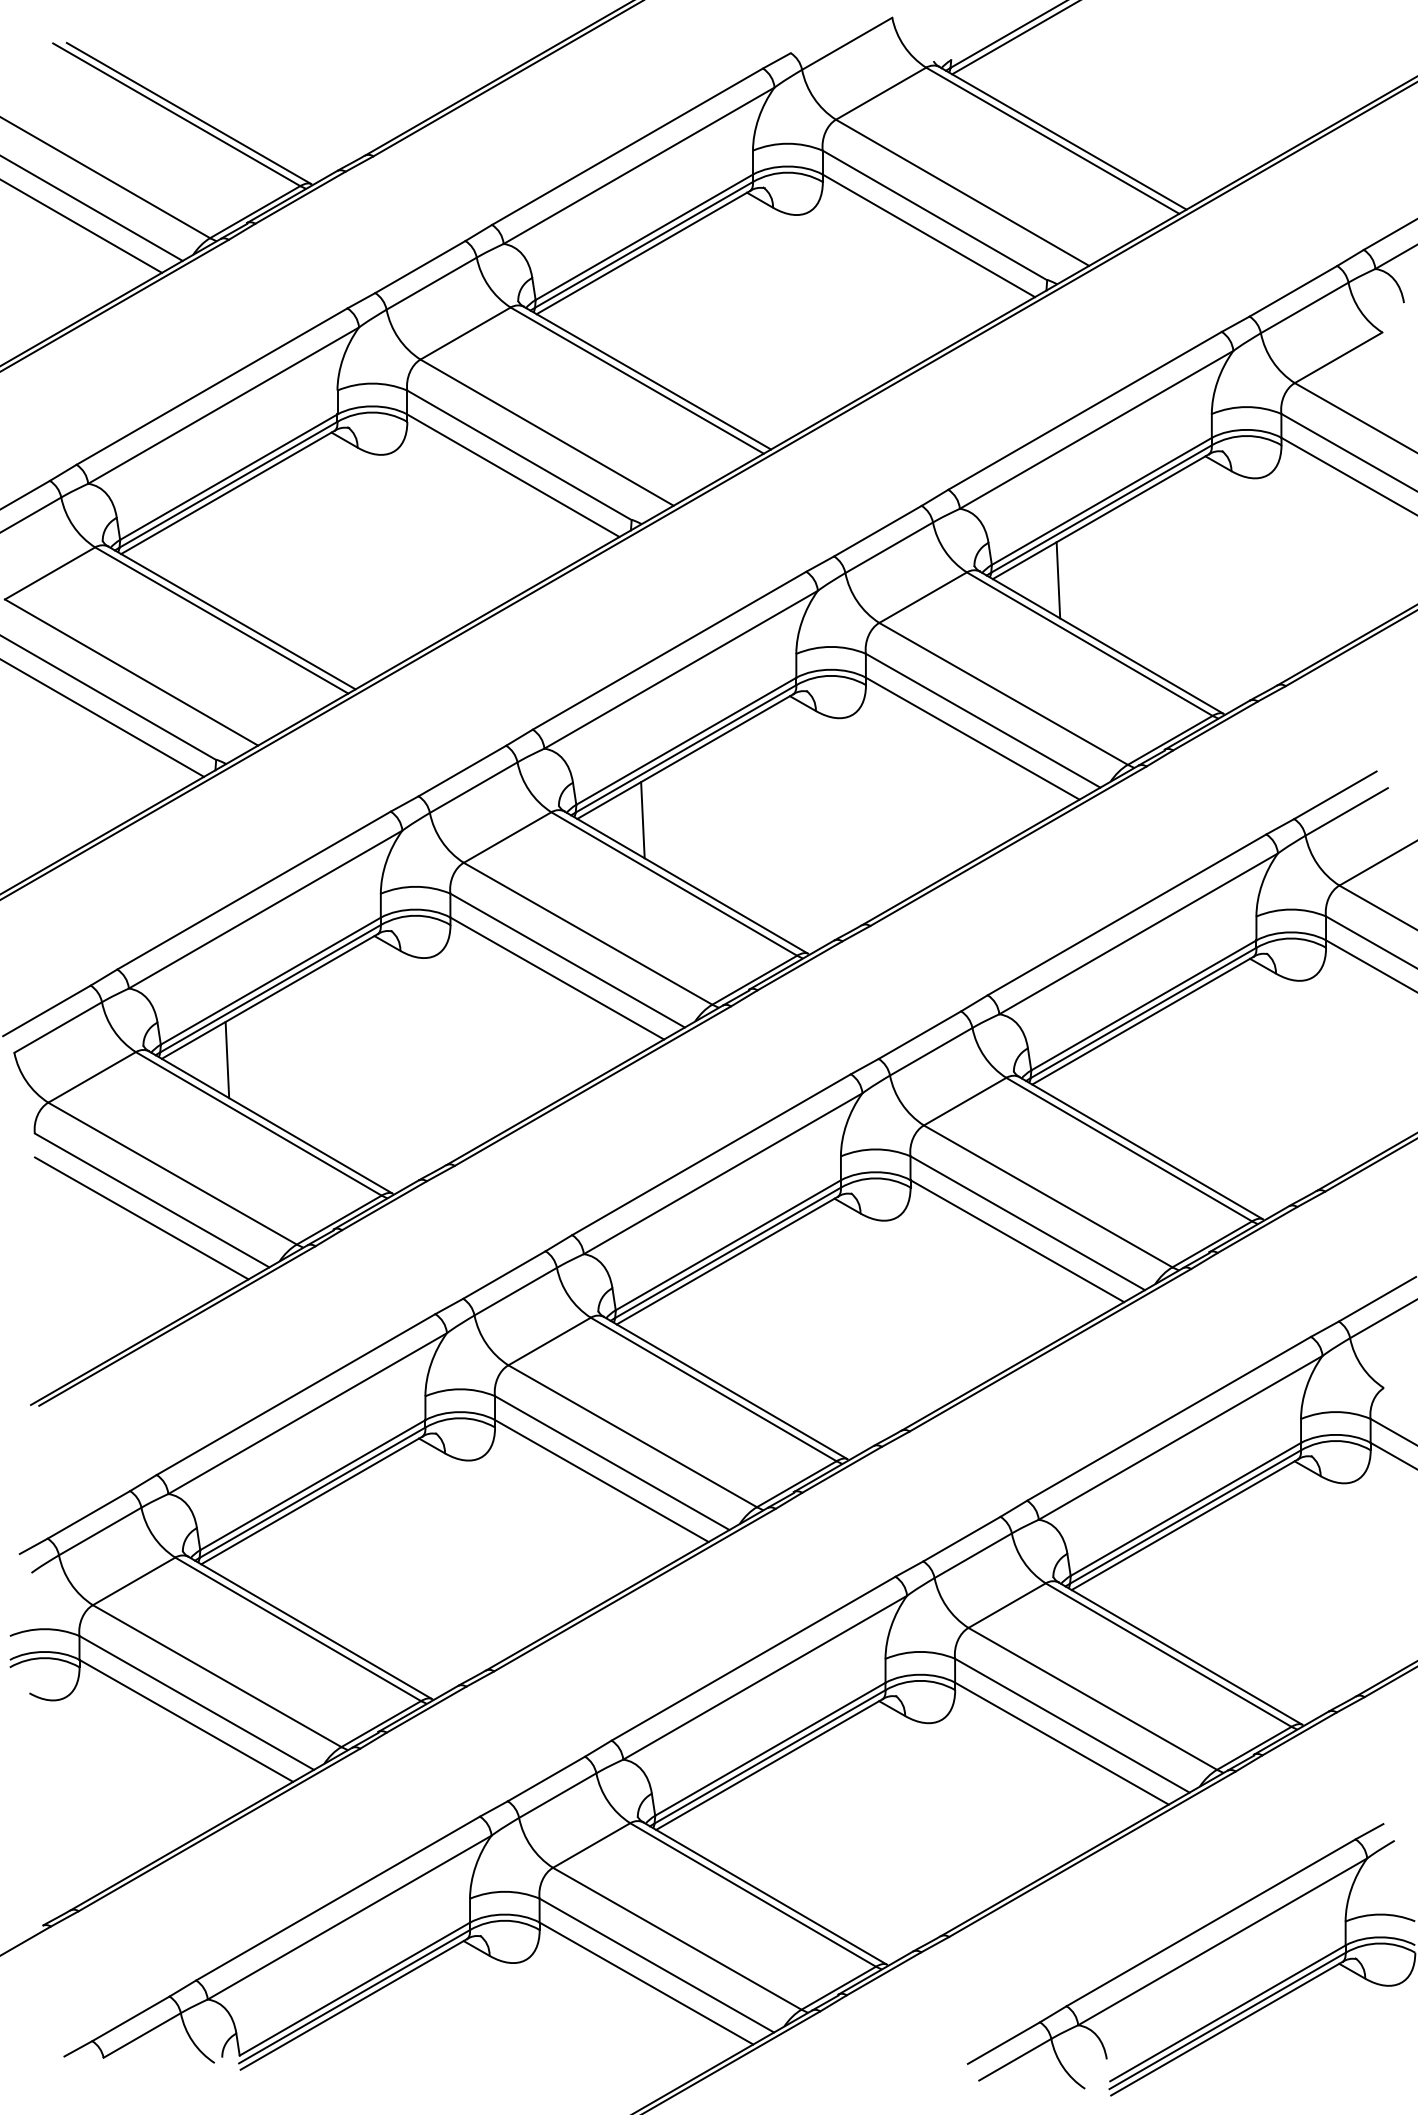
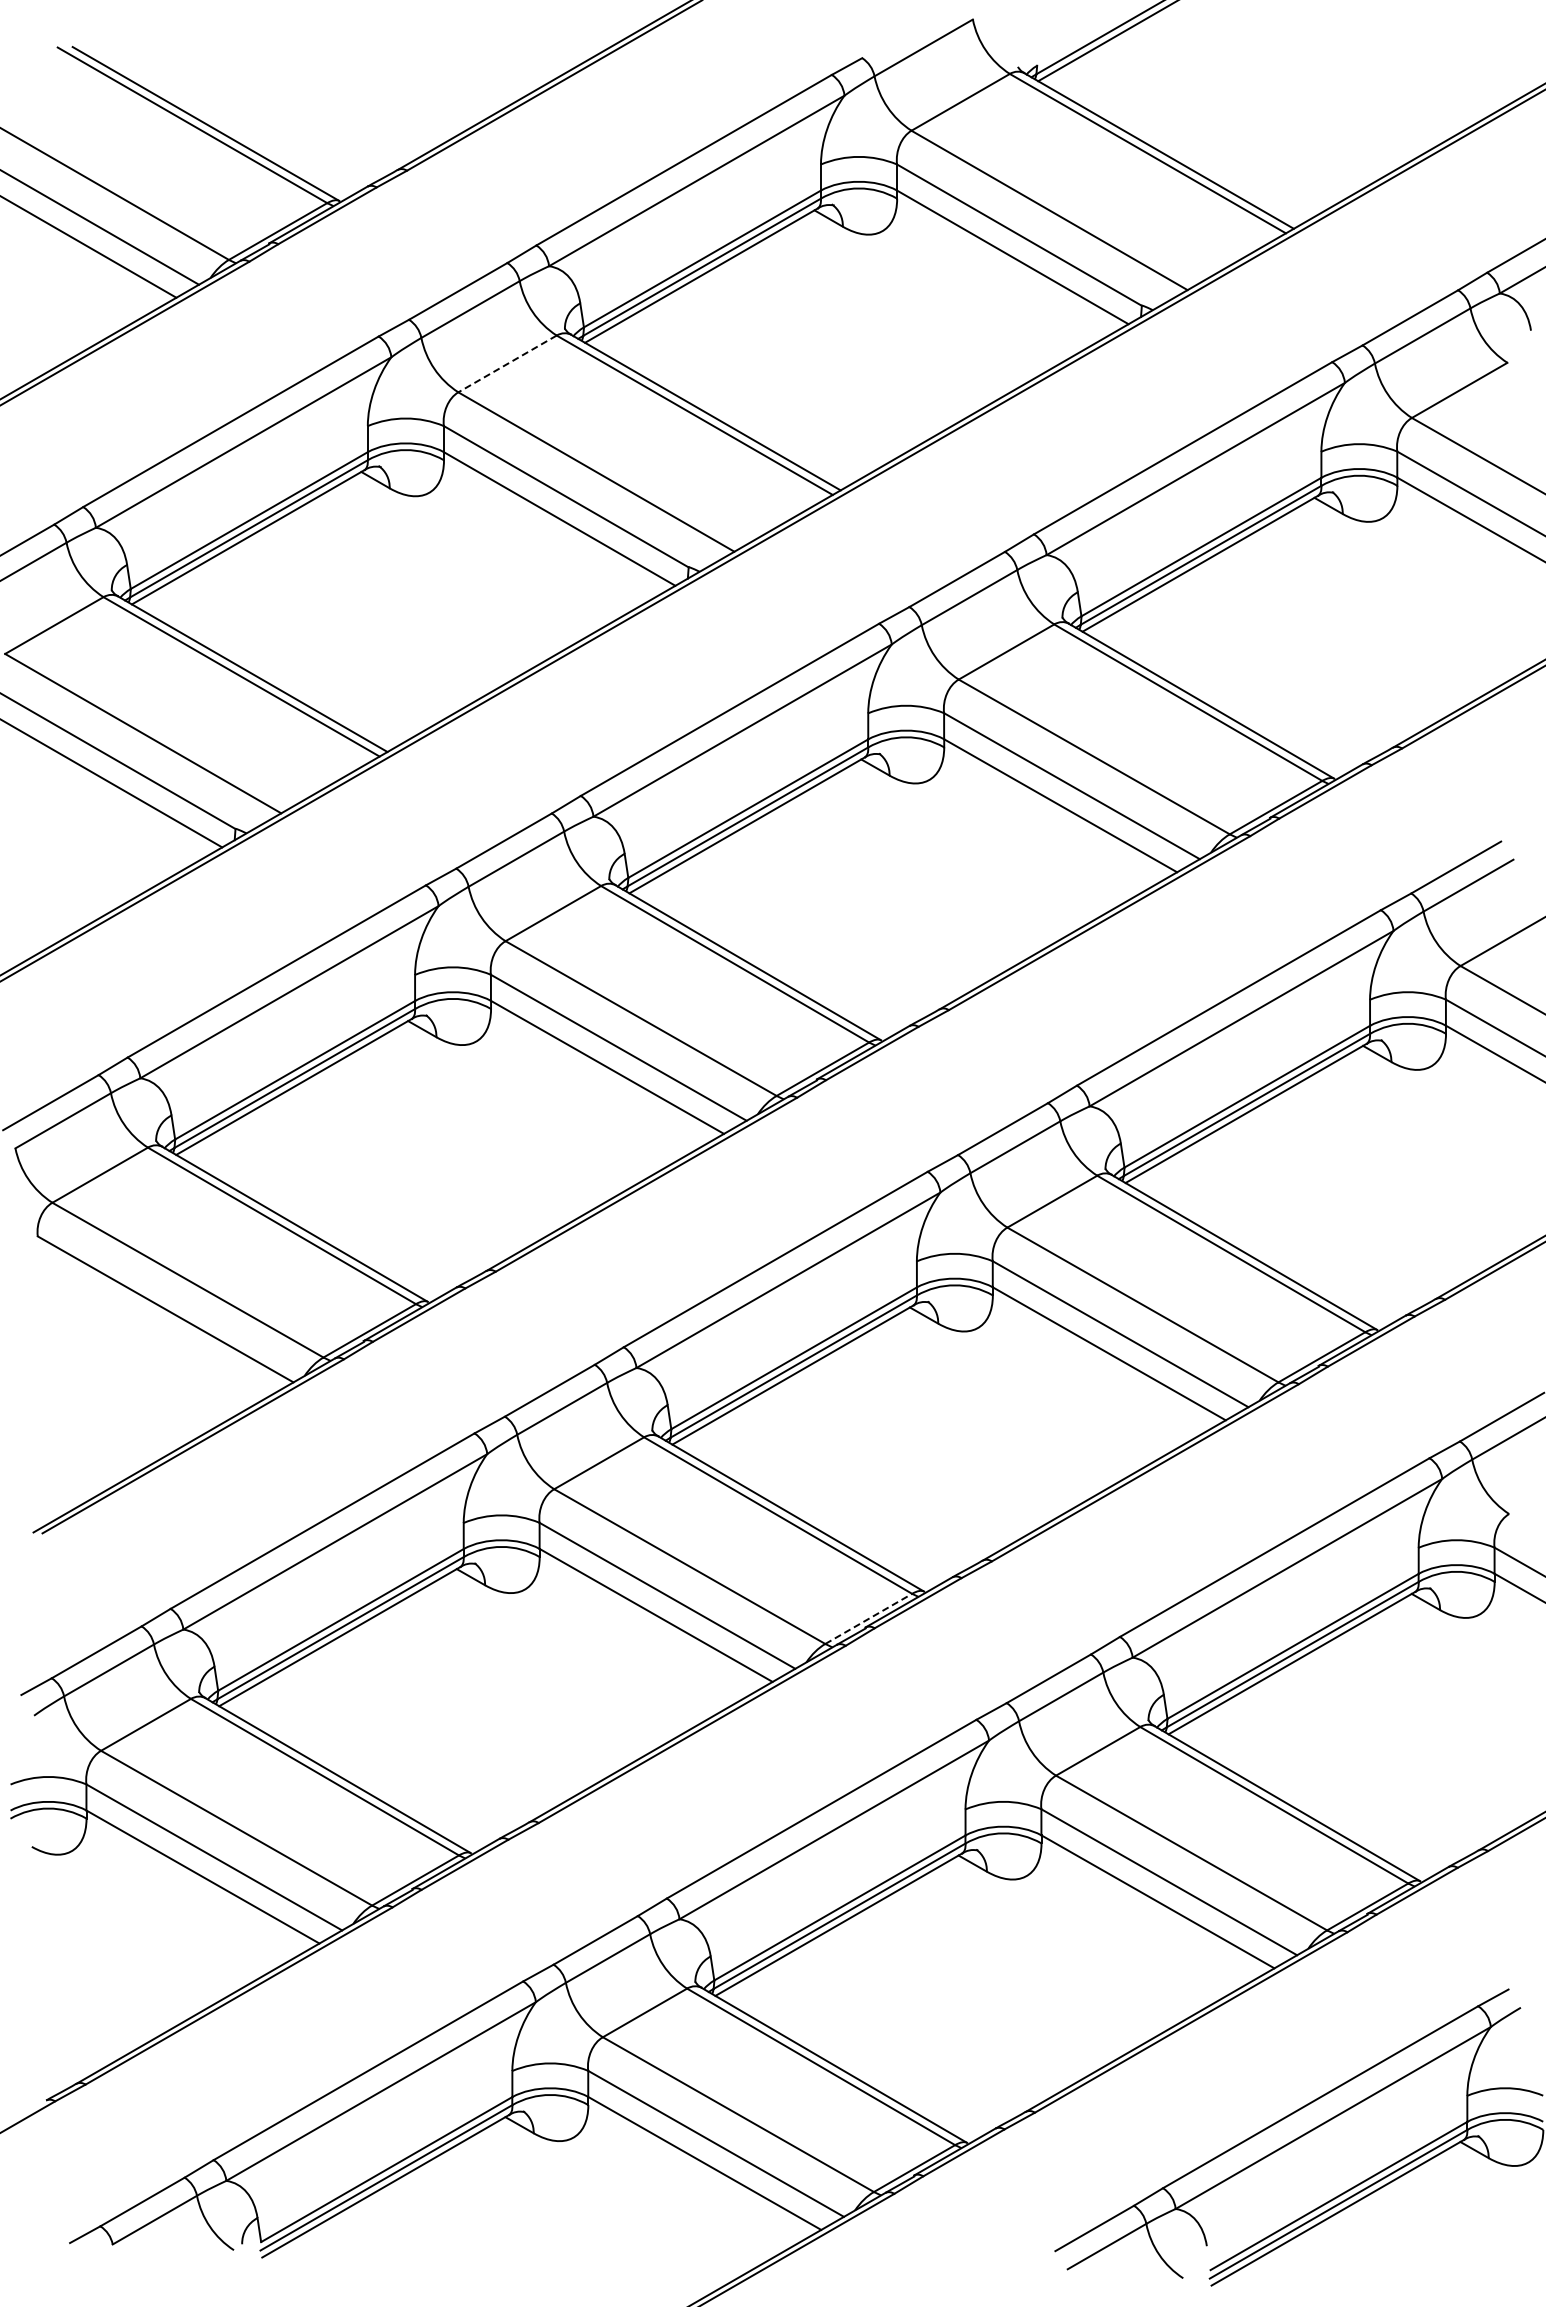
line: (465, 333) -> (507, 363), solid -> dashed
line: (1058, 579) -> (1154, 632), removed
line: (642, 820) -> (700, 894), removed
line: (227, 1059) -> (247, 1155), removed
line: (140, 1217) -> (153, 1328), removed
line: (797, 1483) -> (869, 1618), solid -> dashed

